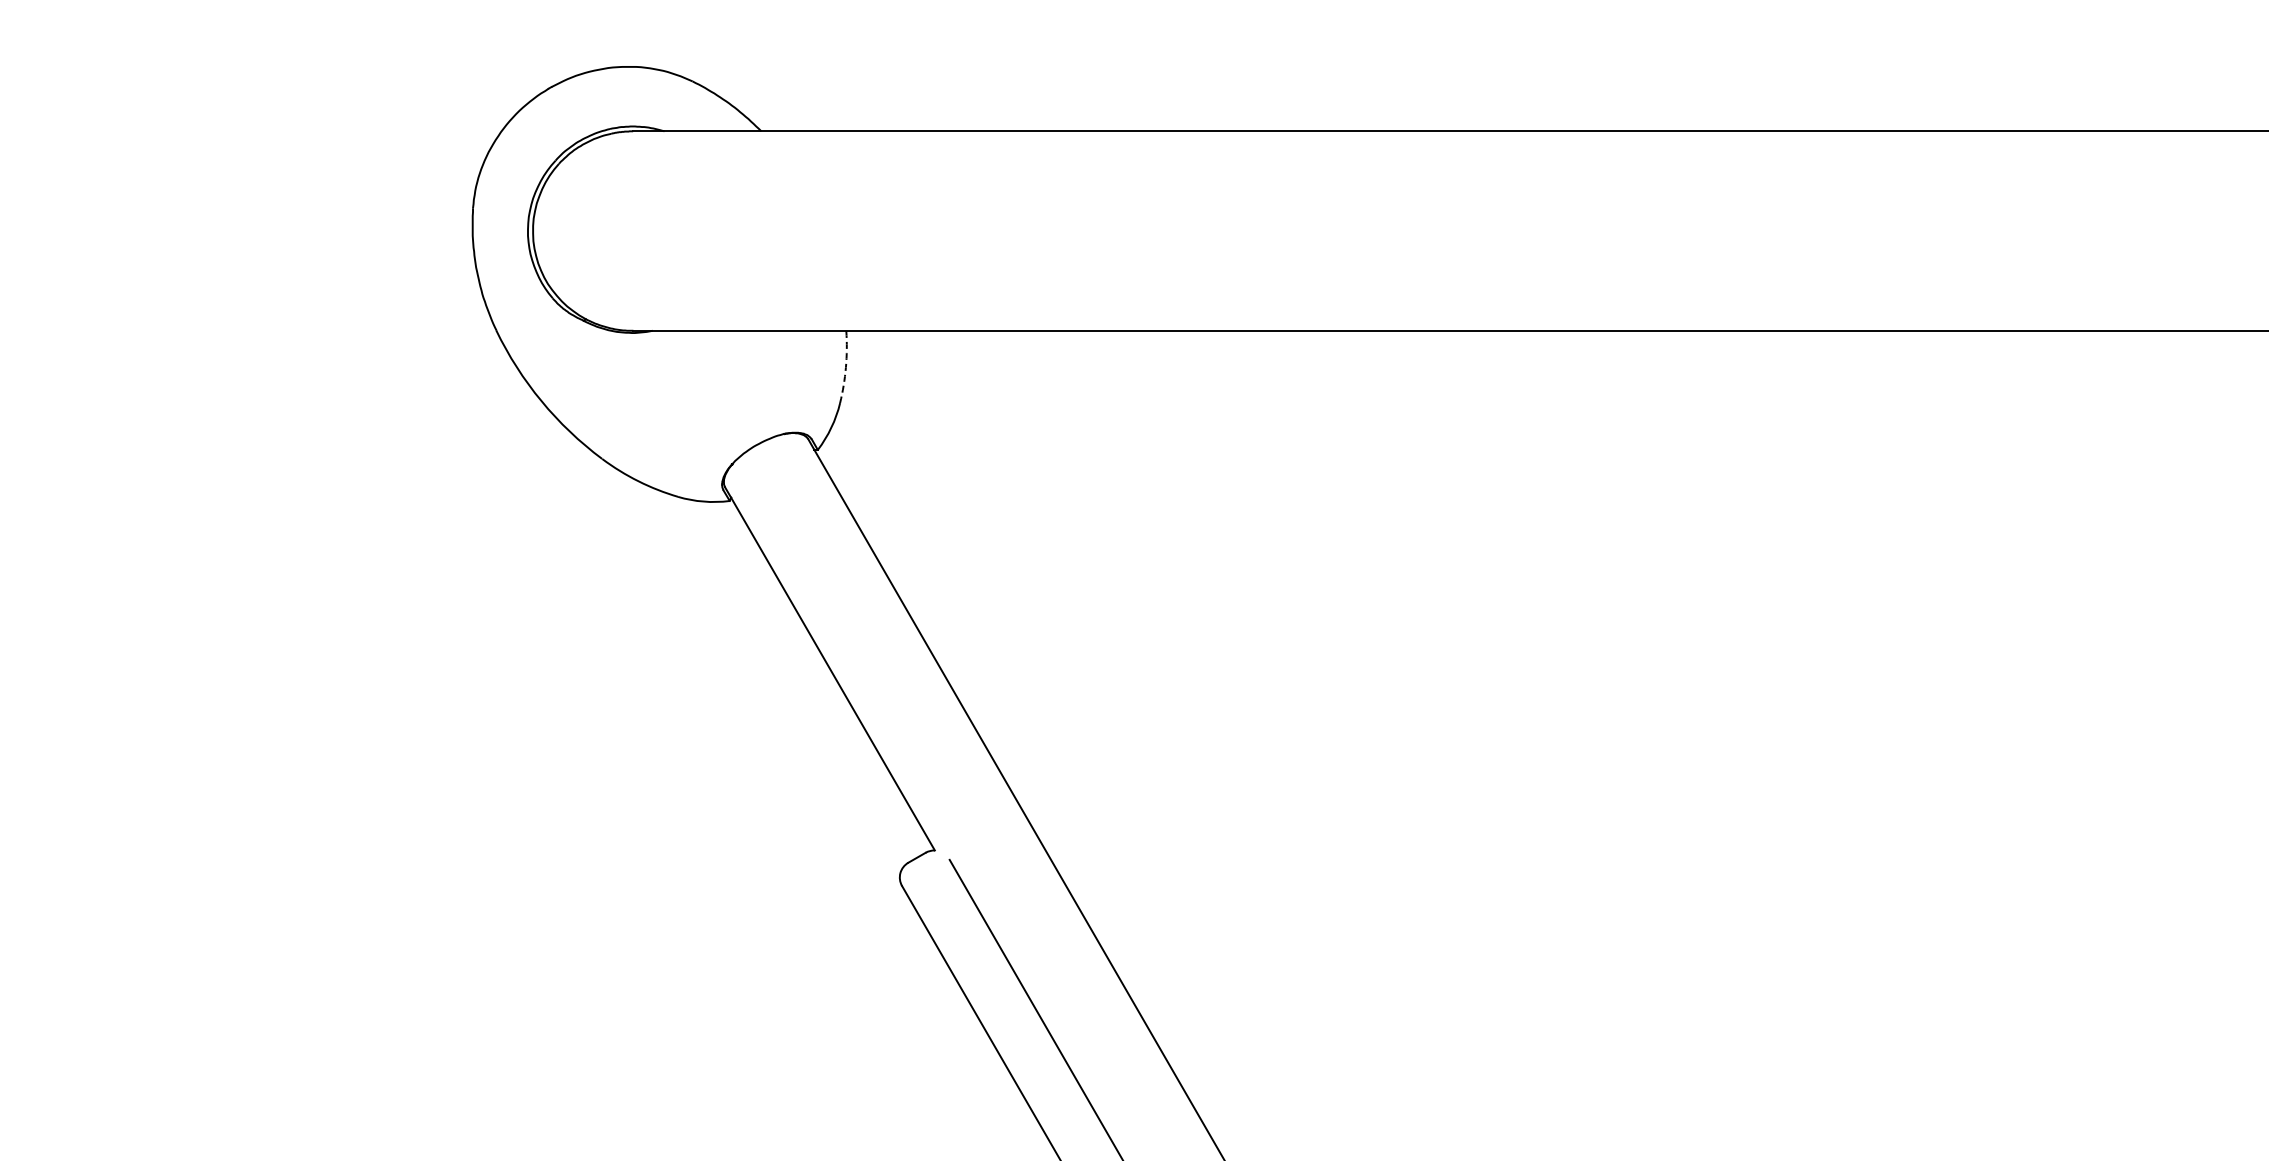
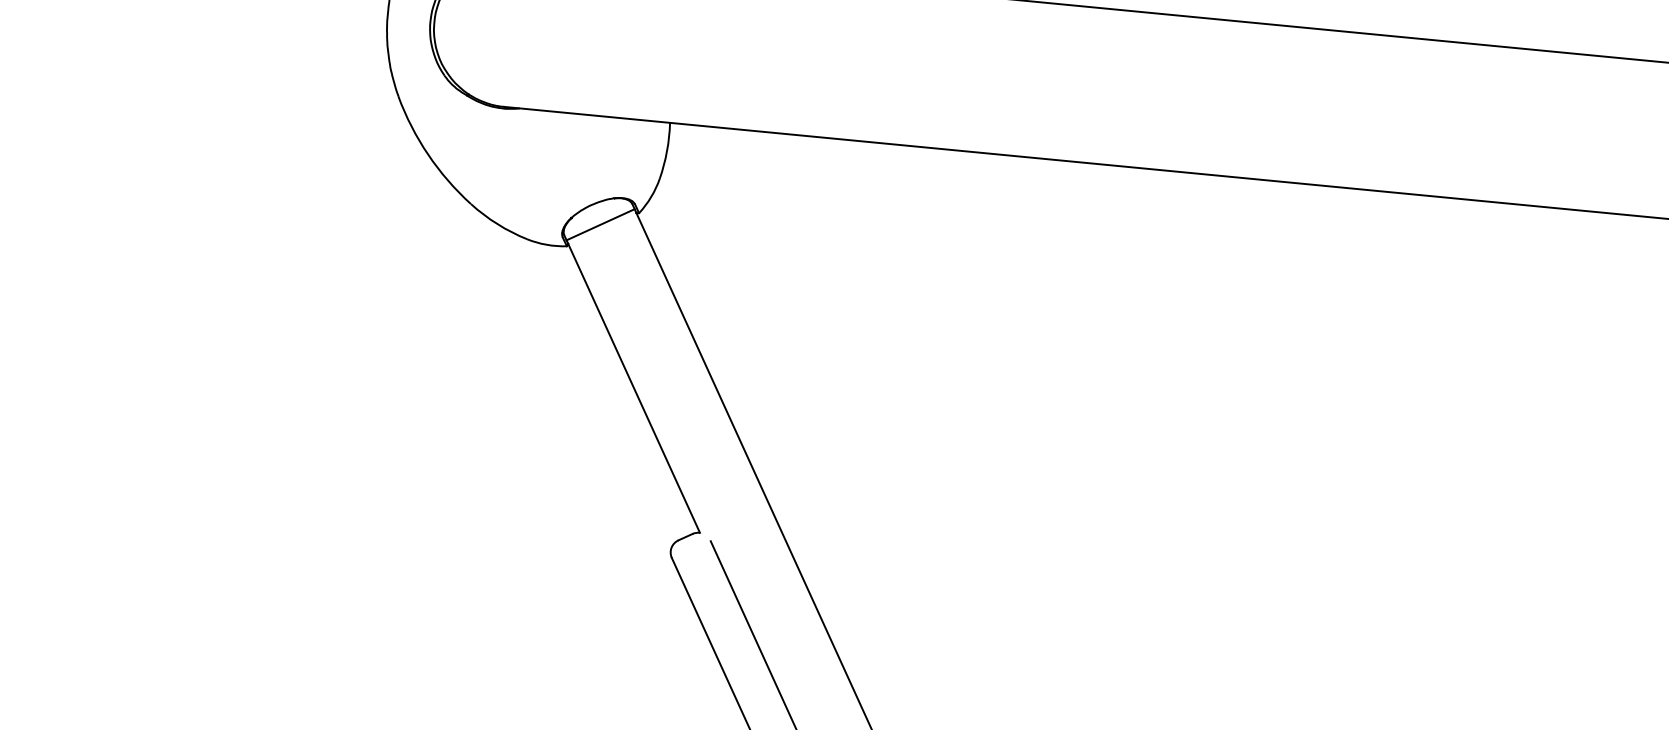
arc: (845, 367) -> (666, 151), dashed -> solid
line: (769, 469) -> (600, 224), added

